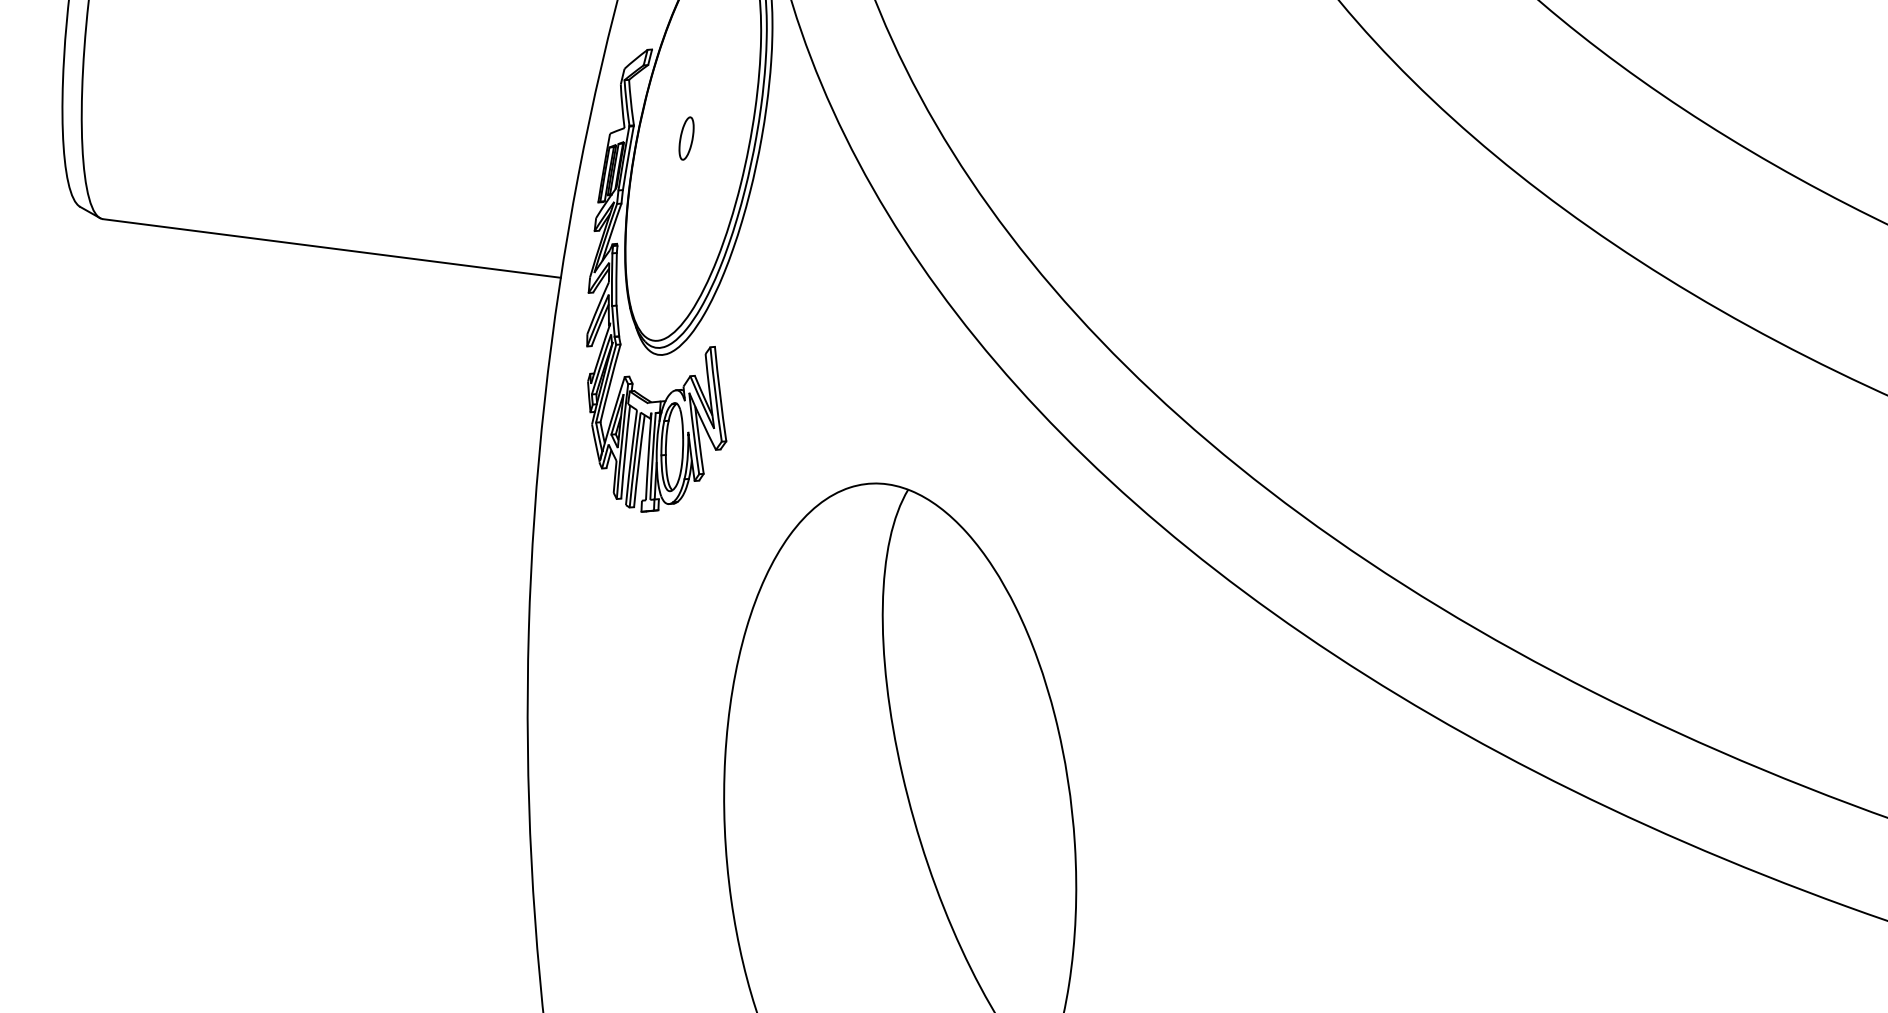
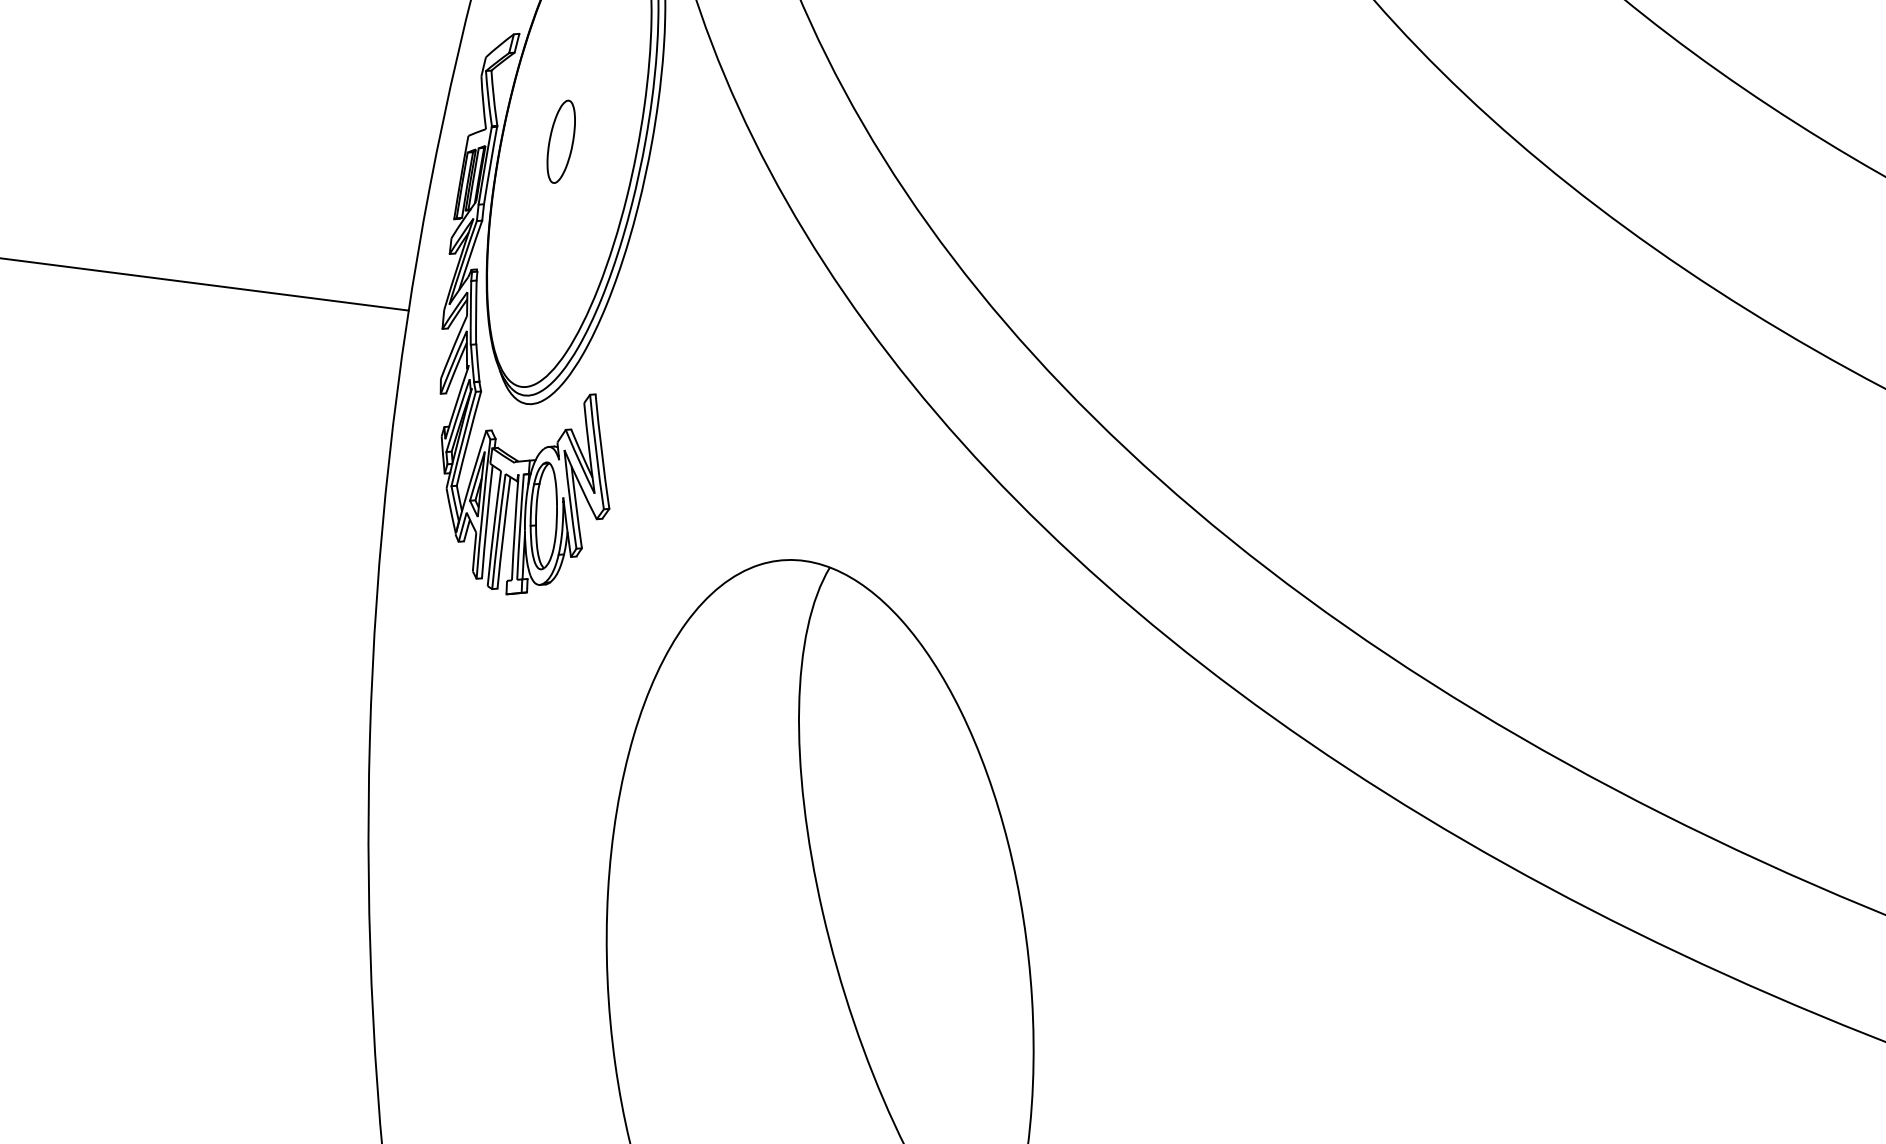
part: (686, 138) -> (561, 141), size x1.6

